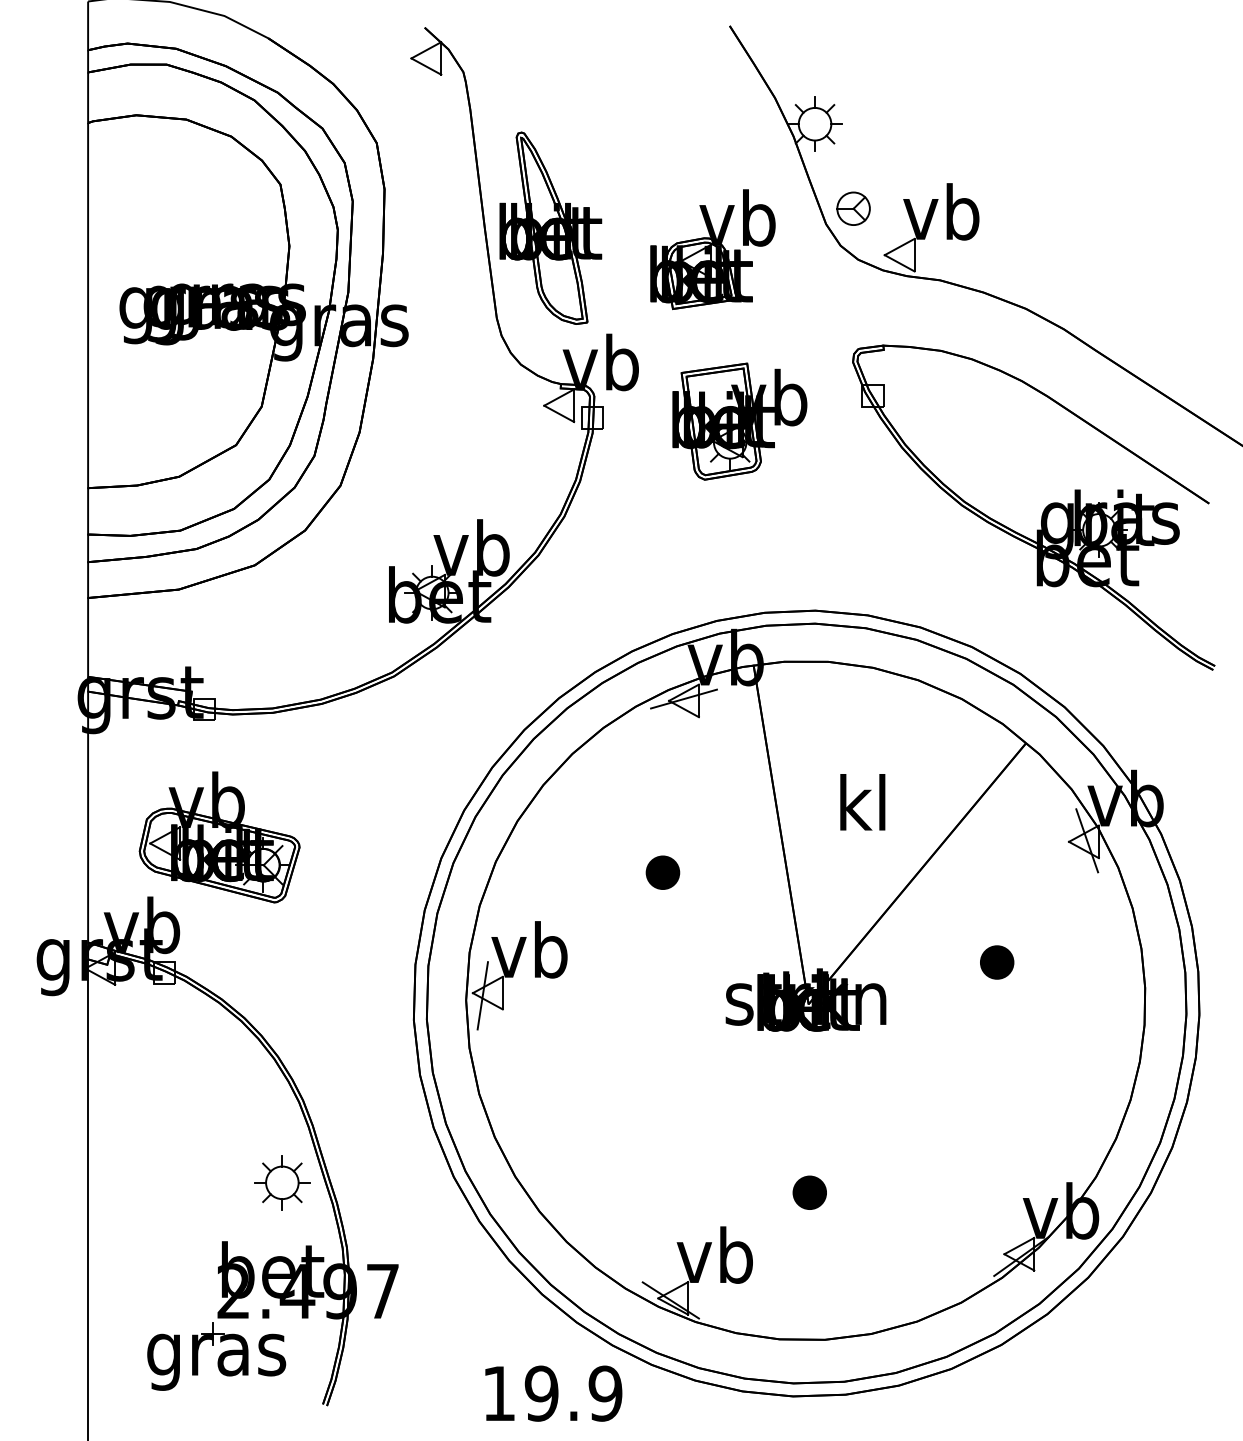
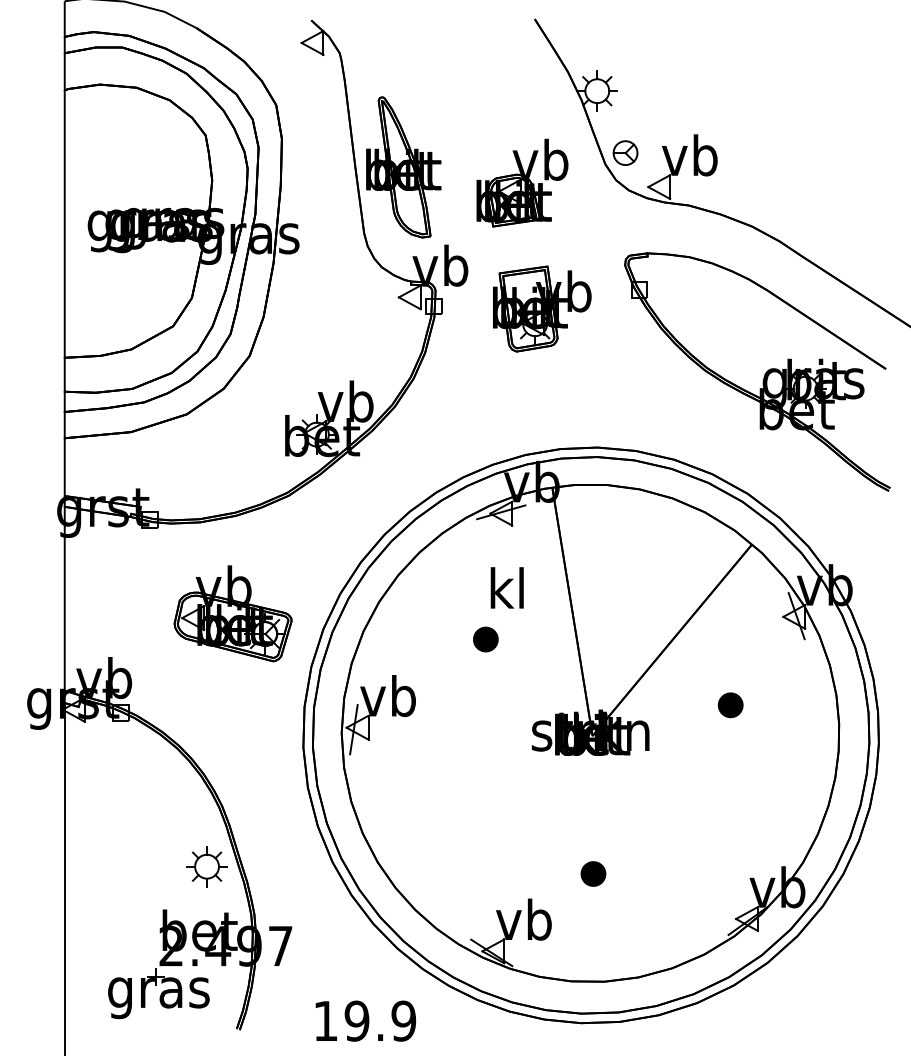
text: (861, 801) -> (506, 587), moved
part: (218, 837) -> (232, 613), moved
text: (553, 1392) -> (365, 1020), moved

